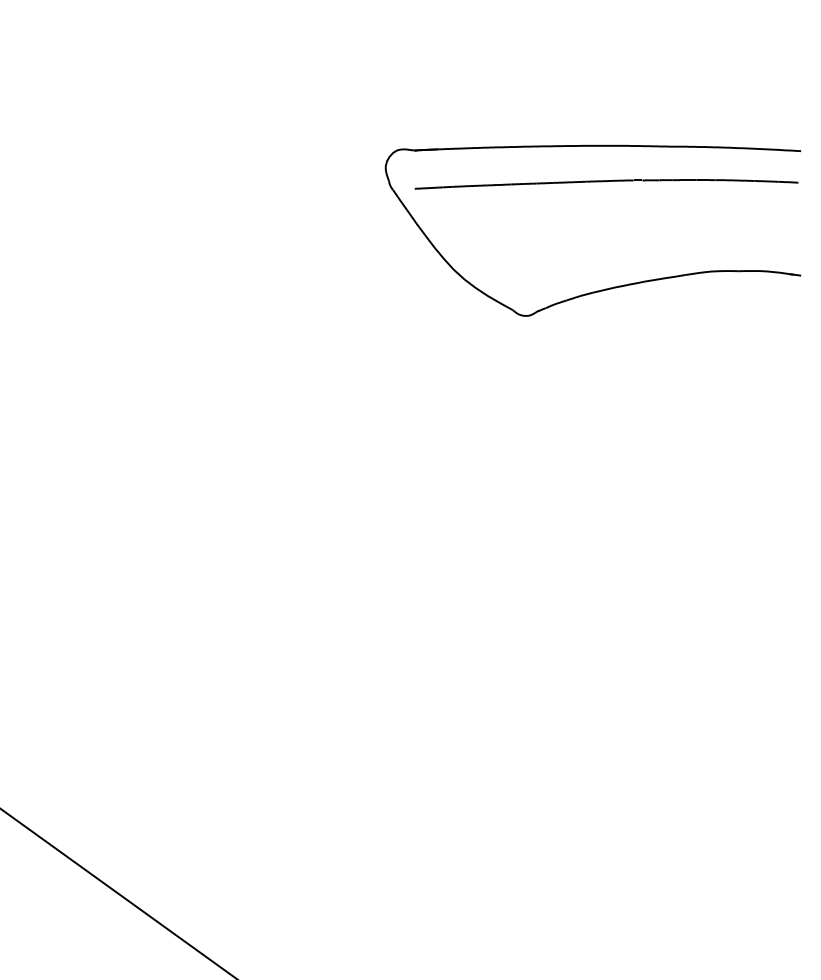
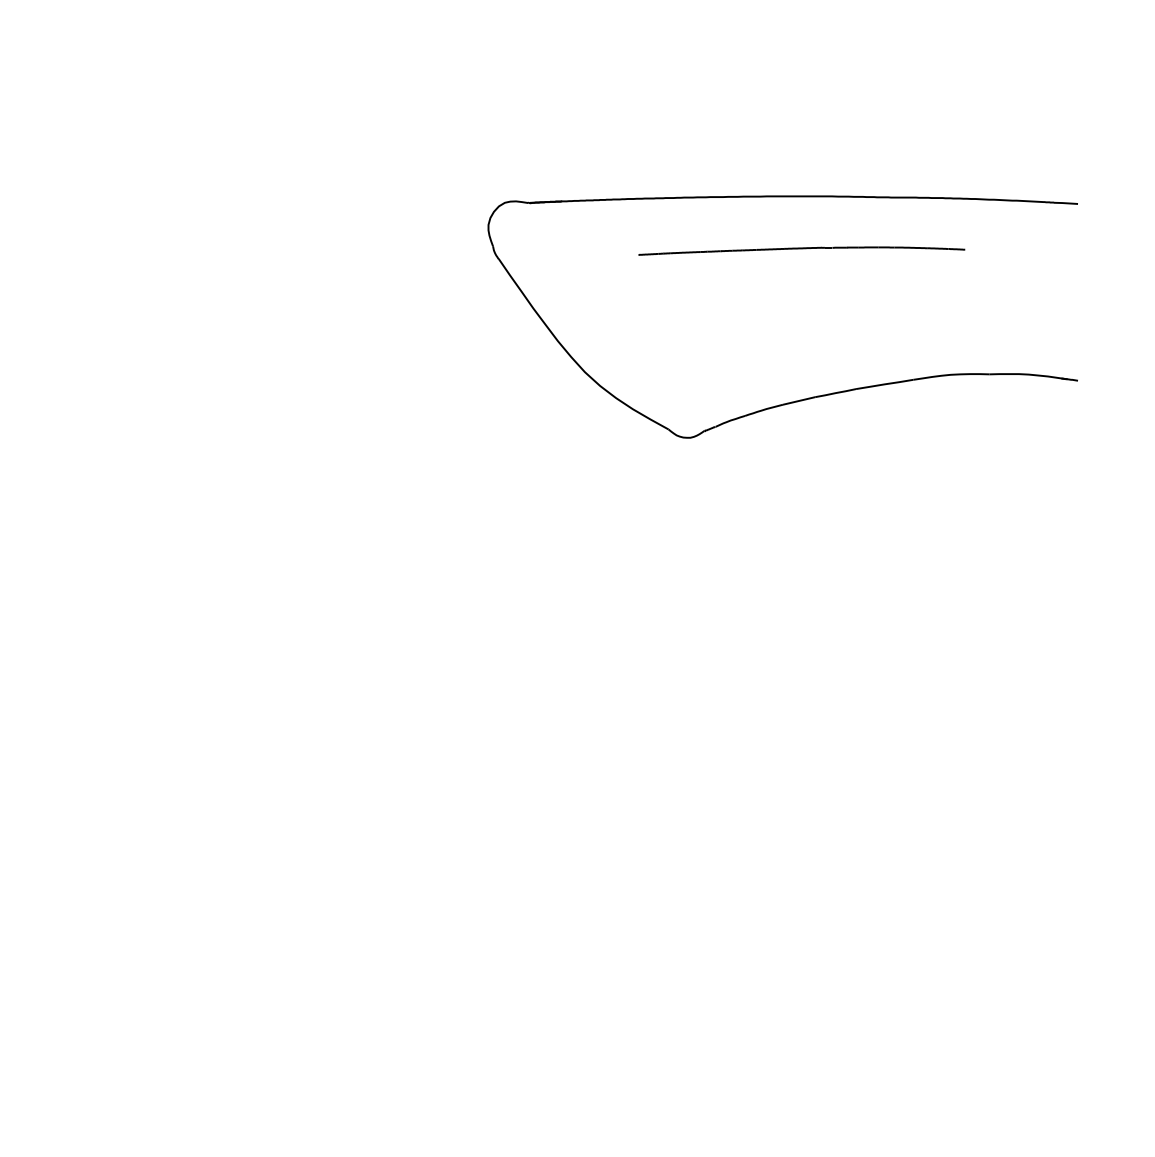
part: (606, 184) -> (801, 251), size x0.6

